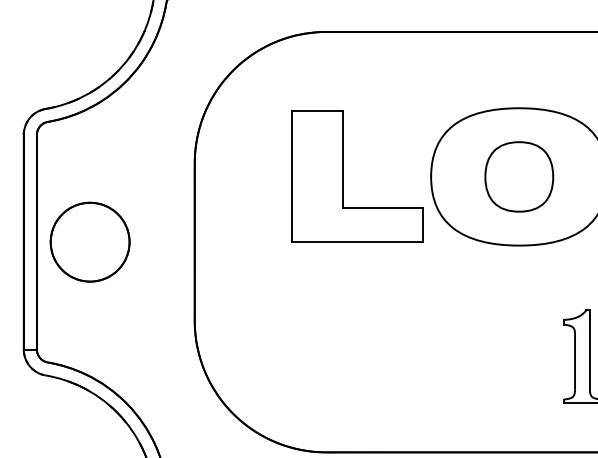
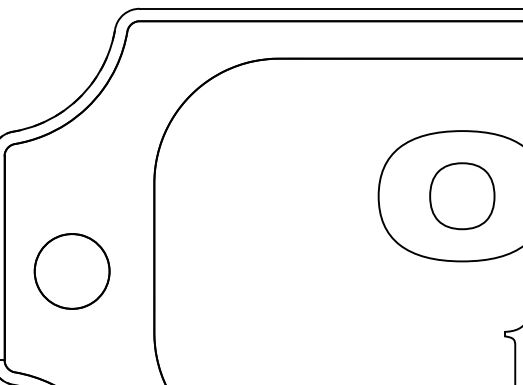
part: (343, 176) -> (295, 195), removed
part: (89, 241) -> (71, 270), moved

